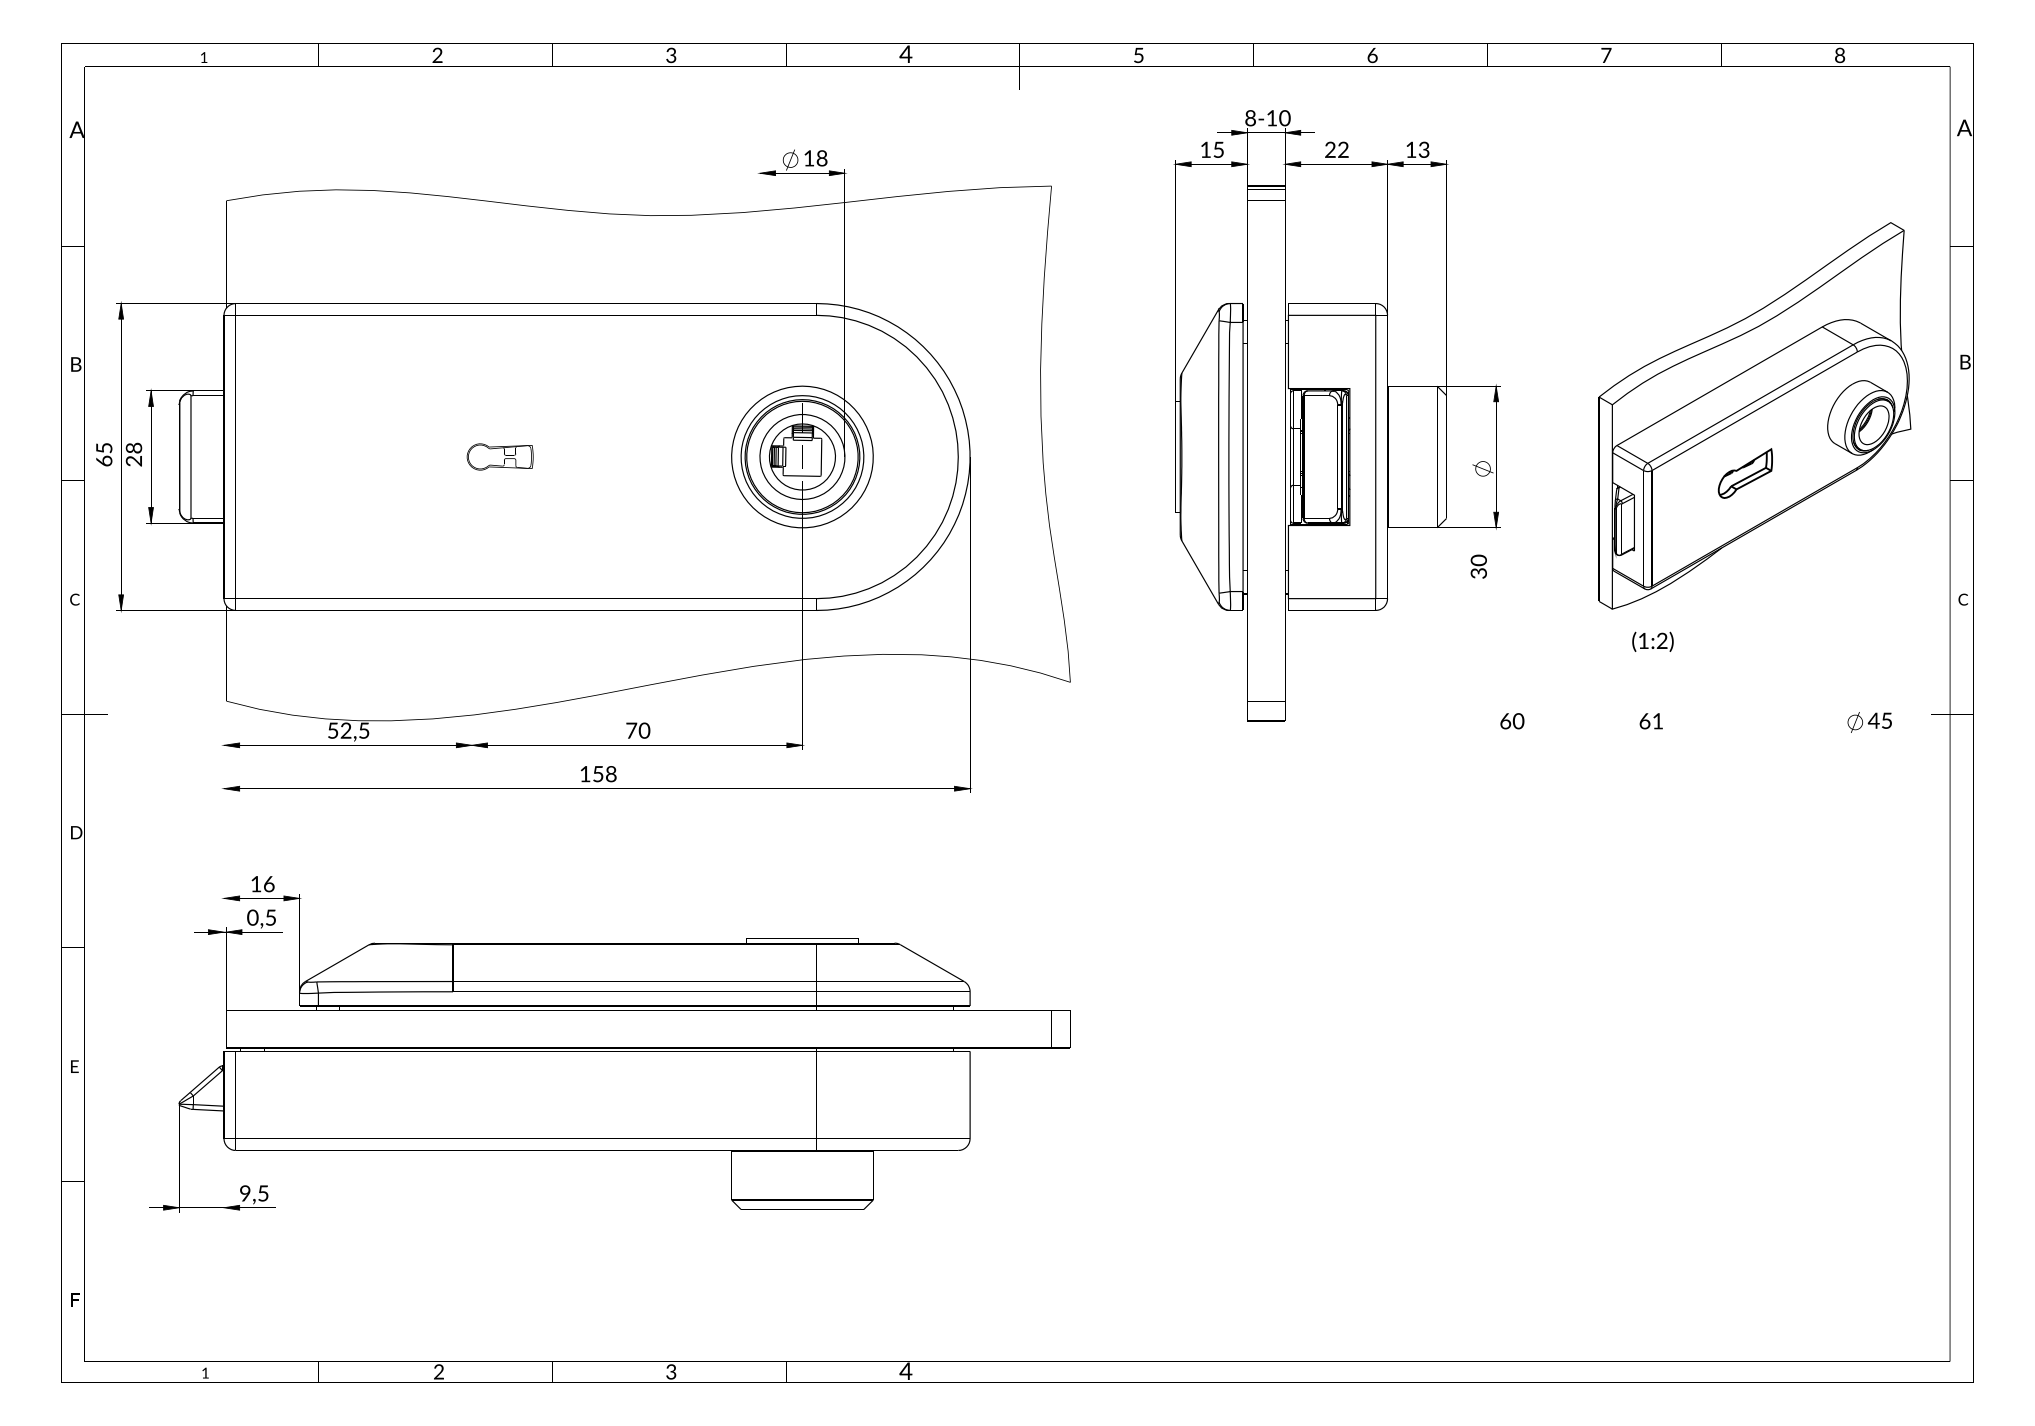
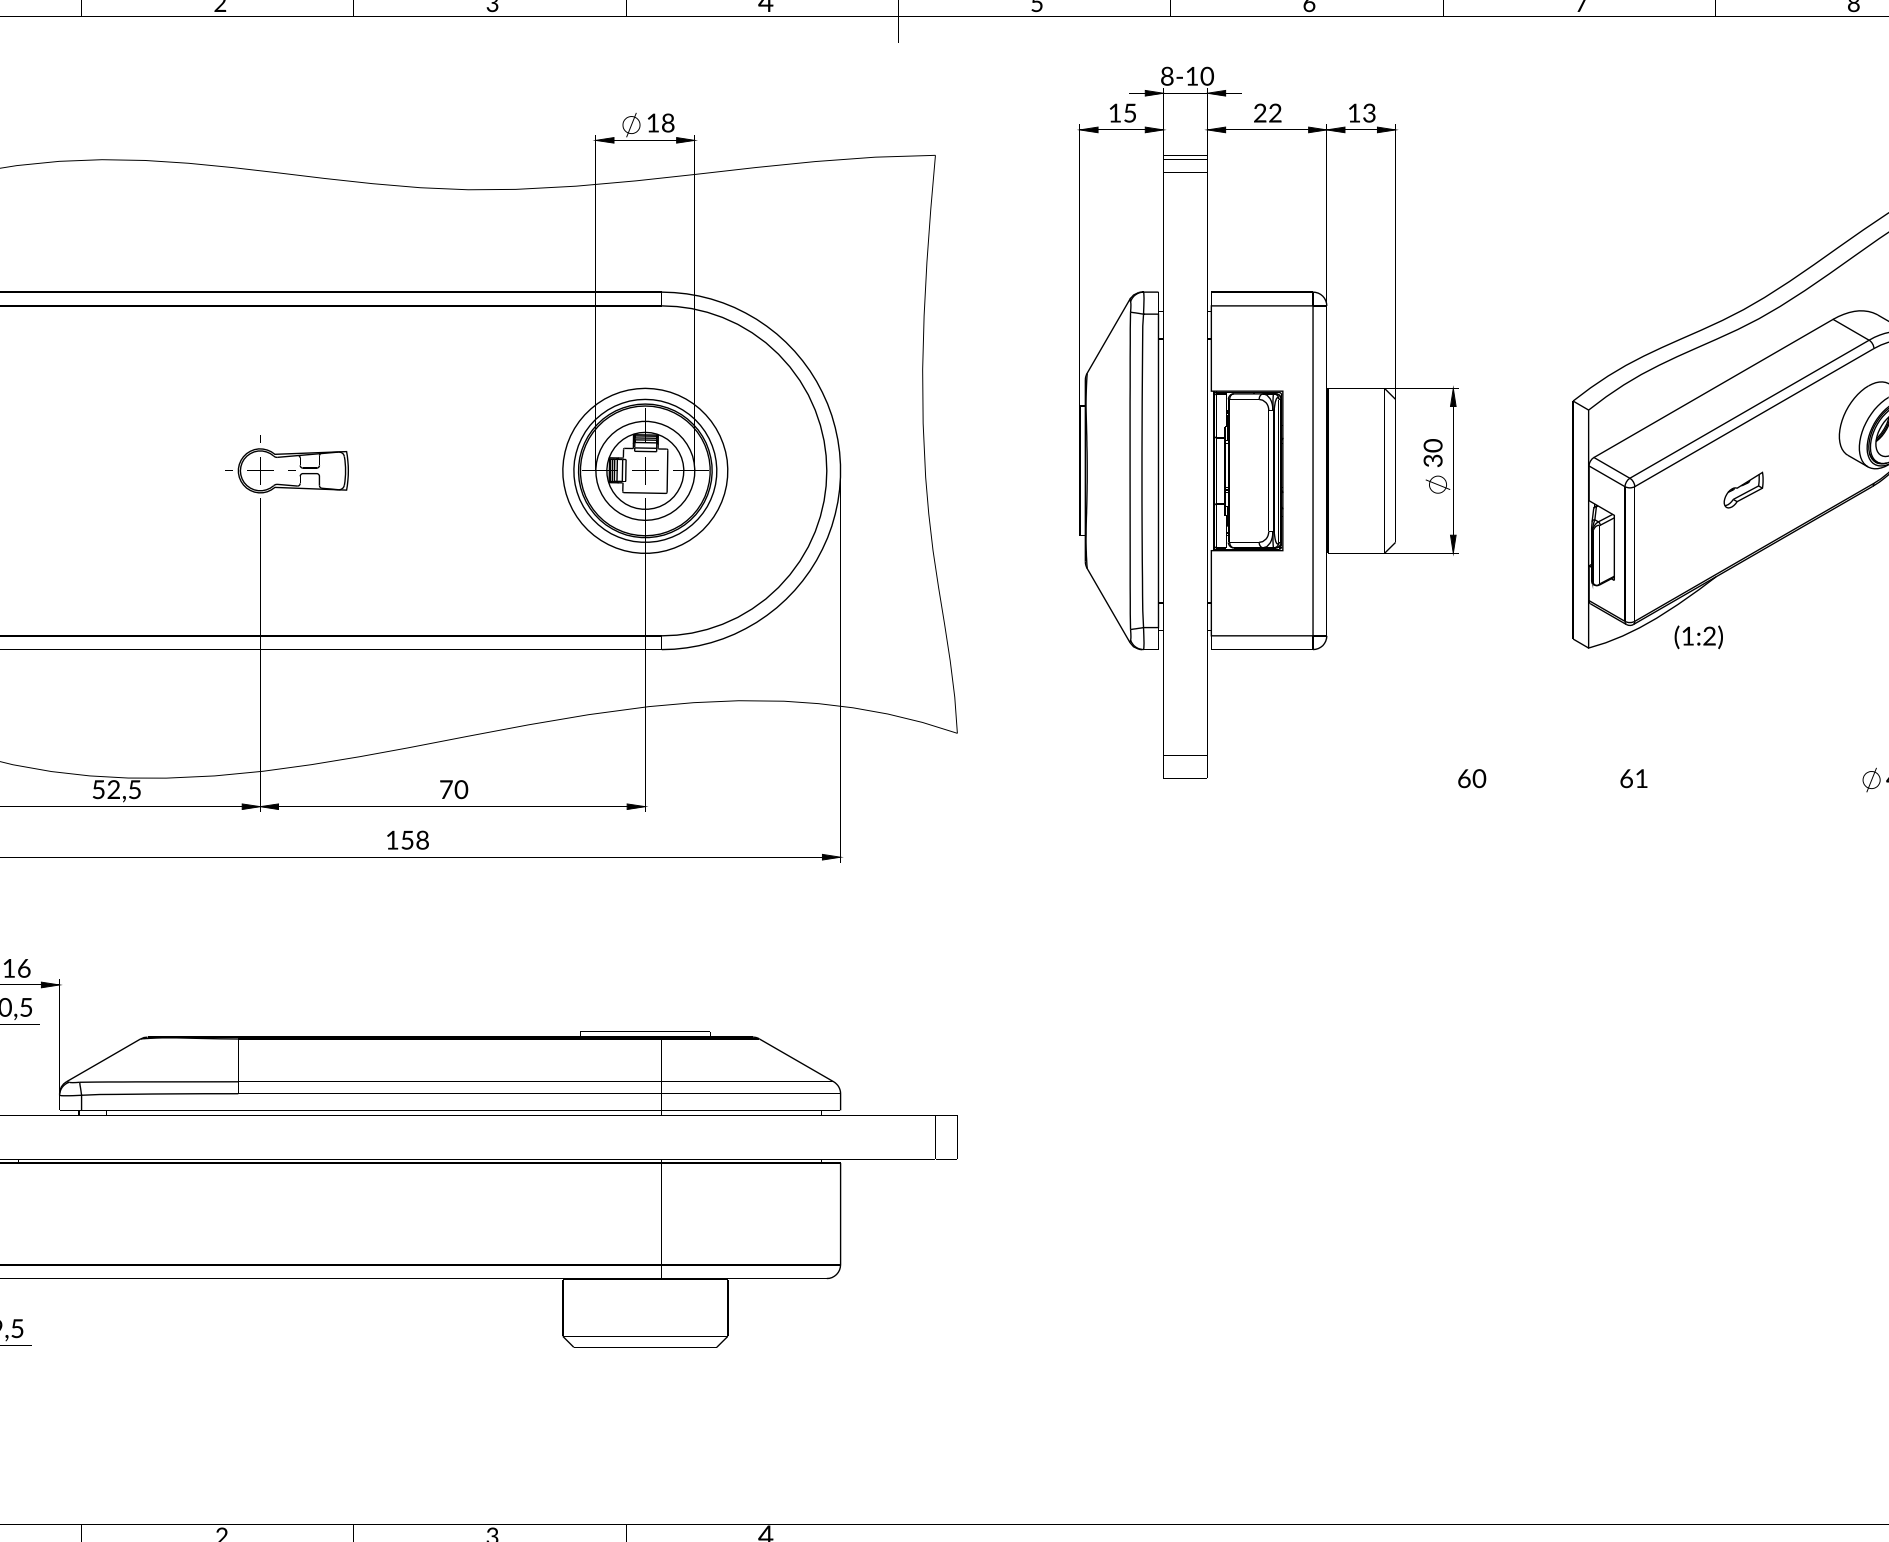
part: (499, 456) -> (292, 470), size x1.43
part: (1745, 473) -> (1743, 490), size x0.62
text: (1478, 566) -> (1432, 452), moved
text: (1652, 641) -> (1698, 636), moved

